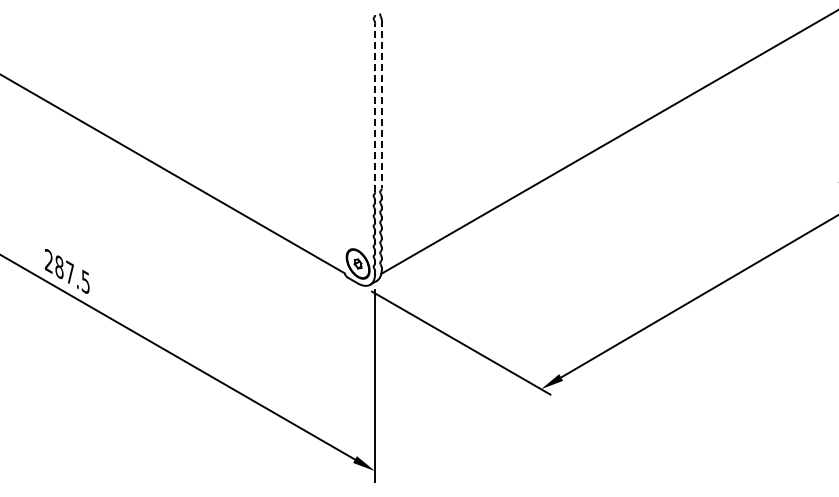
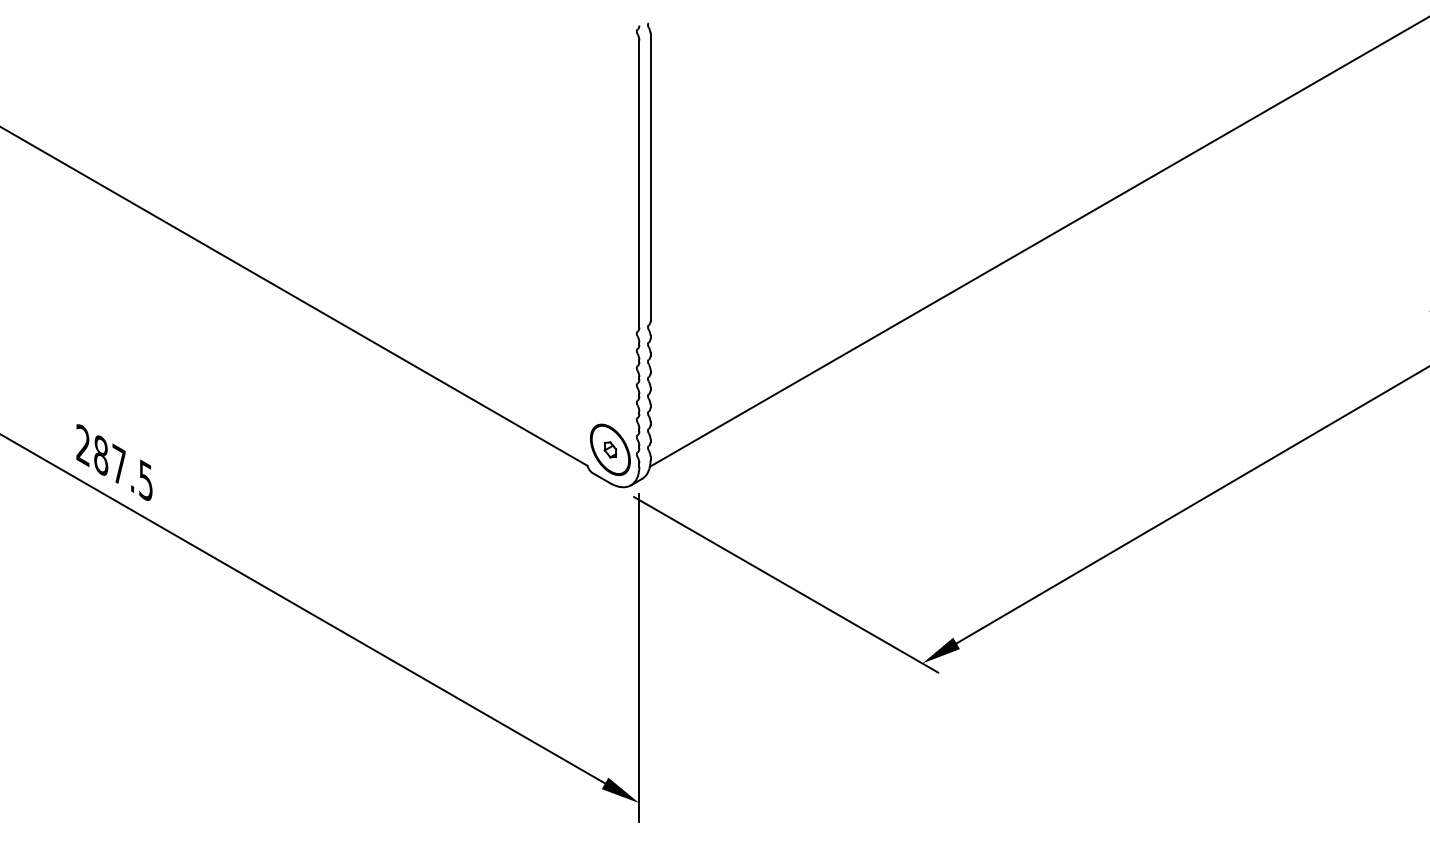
line: (381, 104) -> (650, 177), dashed -> solid
line: (375, 107) -> (639, 183), dashed -> solid

